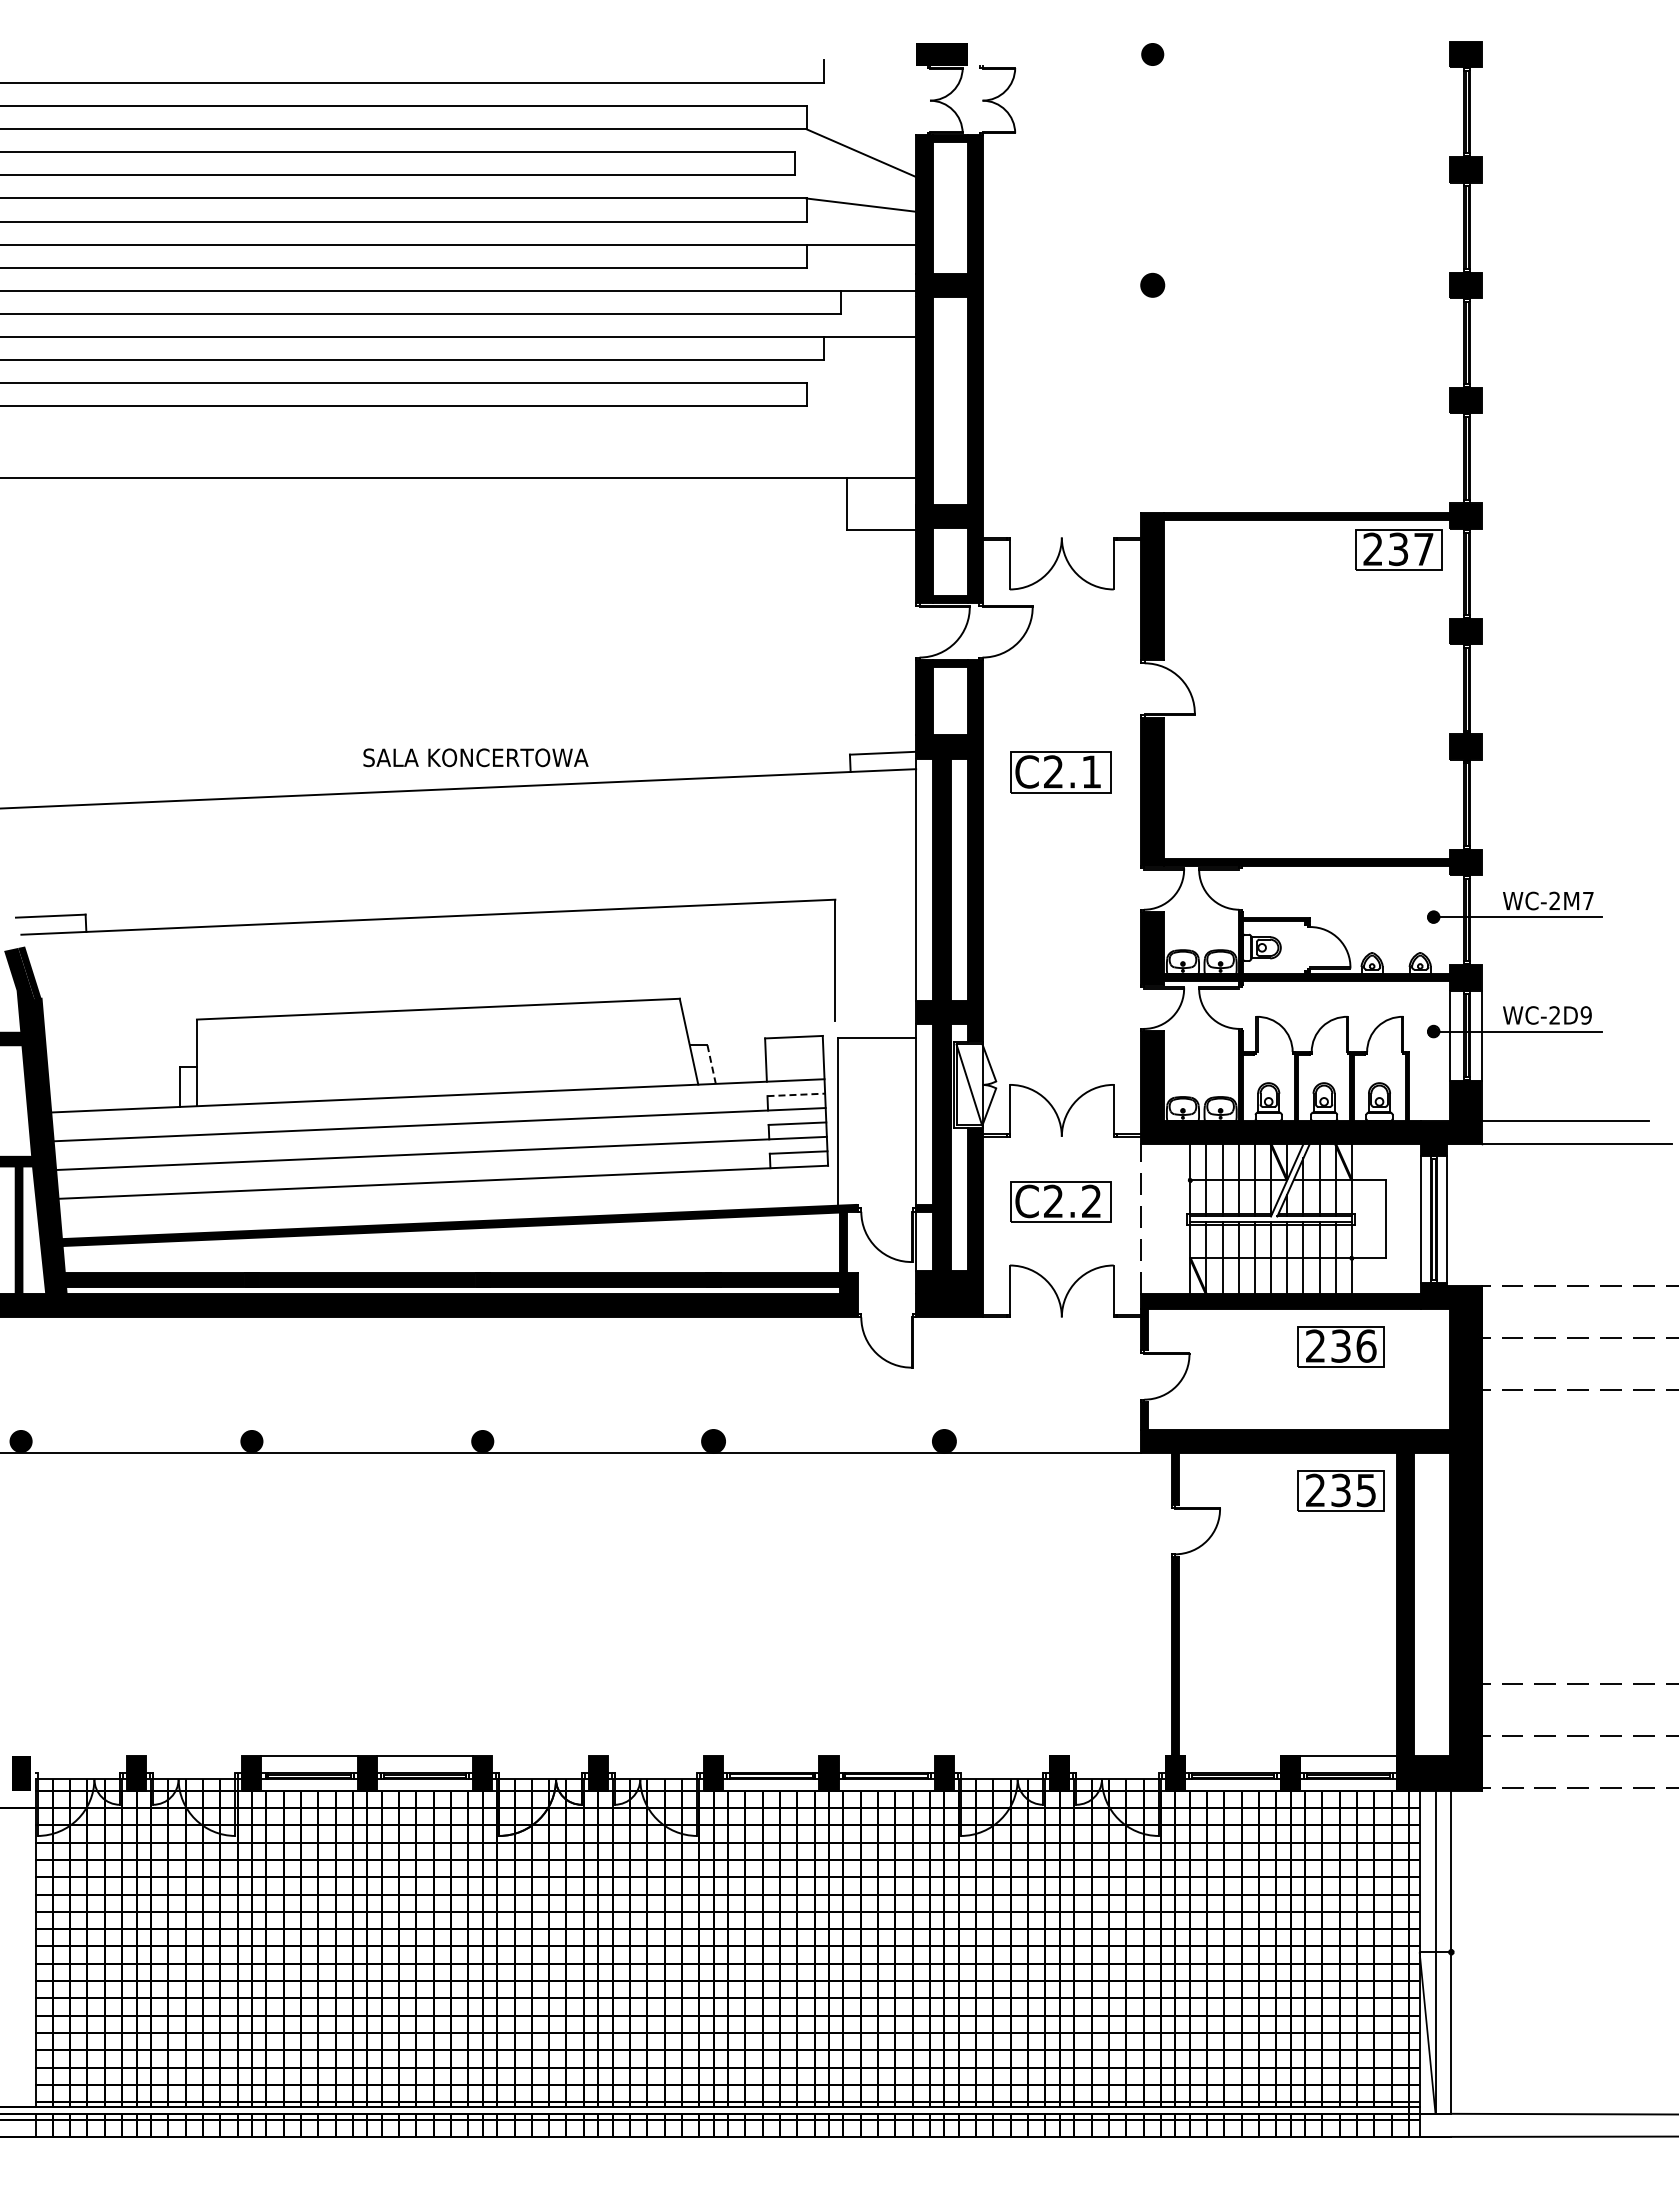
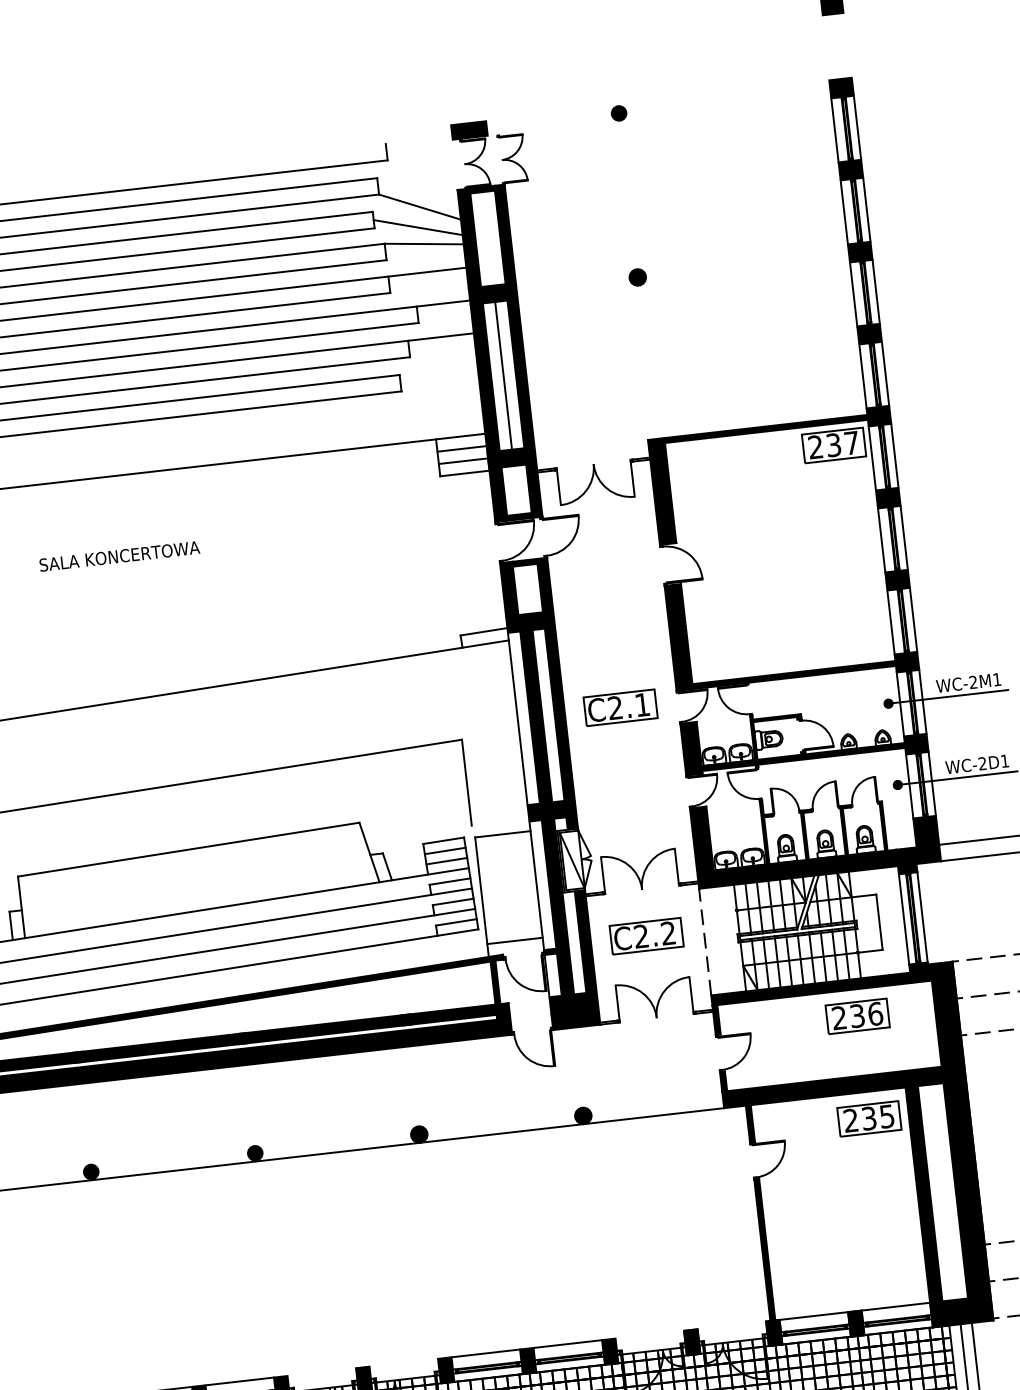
line: (1449, 112) -> (834, 130), added
line: (1481, 112) -> (857, 128), added
line: (855, 180) -> (418, 227), added
line: (1449, 227) -> (843, 212), added
line: (1481, 227) -> (866, 209), added
line: (1449, 343) -> (853, 294), added
line: (1481, 343) -> (876, 292), added
line: (950, 400) -> (503, 375), added
line: (1449, 458) -> (862, 376), added
line: (1481, 458) -> (885, 373), added
line: (881, 495) -> (462, 448), added
line: (881, 513) -> (463, 461), added
line: (1449, 573) -> (871, 458), added
line: (1481, 573) -> (894, 455), added
line: (1449, 689) -> (881, 540), added
line: (1481, 689) -> (904, 538), added
text: (475, 757) -> (119, 556), moved
part: (1060, 772) -> (620, 707), moved
line: (1449, 804) -> (890, 622), added
line: (1481, 804) -> (913, 619), added
text: (1588, 900) -> (997, 679), WC-2M7 -> WC-2M1
line: (1449, 920) -> (900, 704), added
line: (1481, 920) -> (922, 702), added
text: (1585, 1015) -> (1004, 761), WC-2D9 -> WC-2D1
line: (794, 1051) -> (445, 850), added
line: (711, 1064) -> (387, 866), dashed -> solid
line: (794, 1065) -> (446, 860), added
line: (796, 1094) -> (450, 881), dashed -> solid
line: (877, 1187) -> (515, 940), added
line: (771, 1756) -> (485, 1353), added
line: (886, 1756) -> (567, 1344), added
line: (1232, 1756) -> (813, 1316), added

